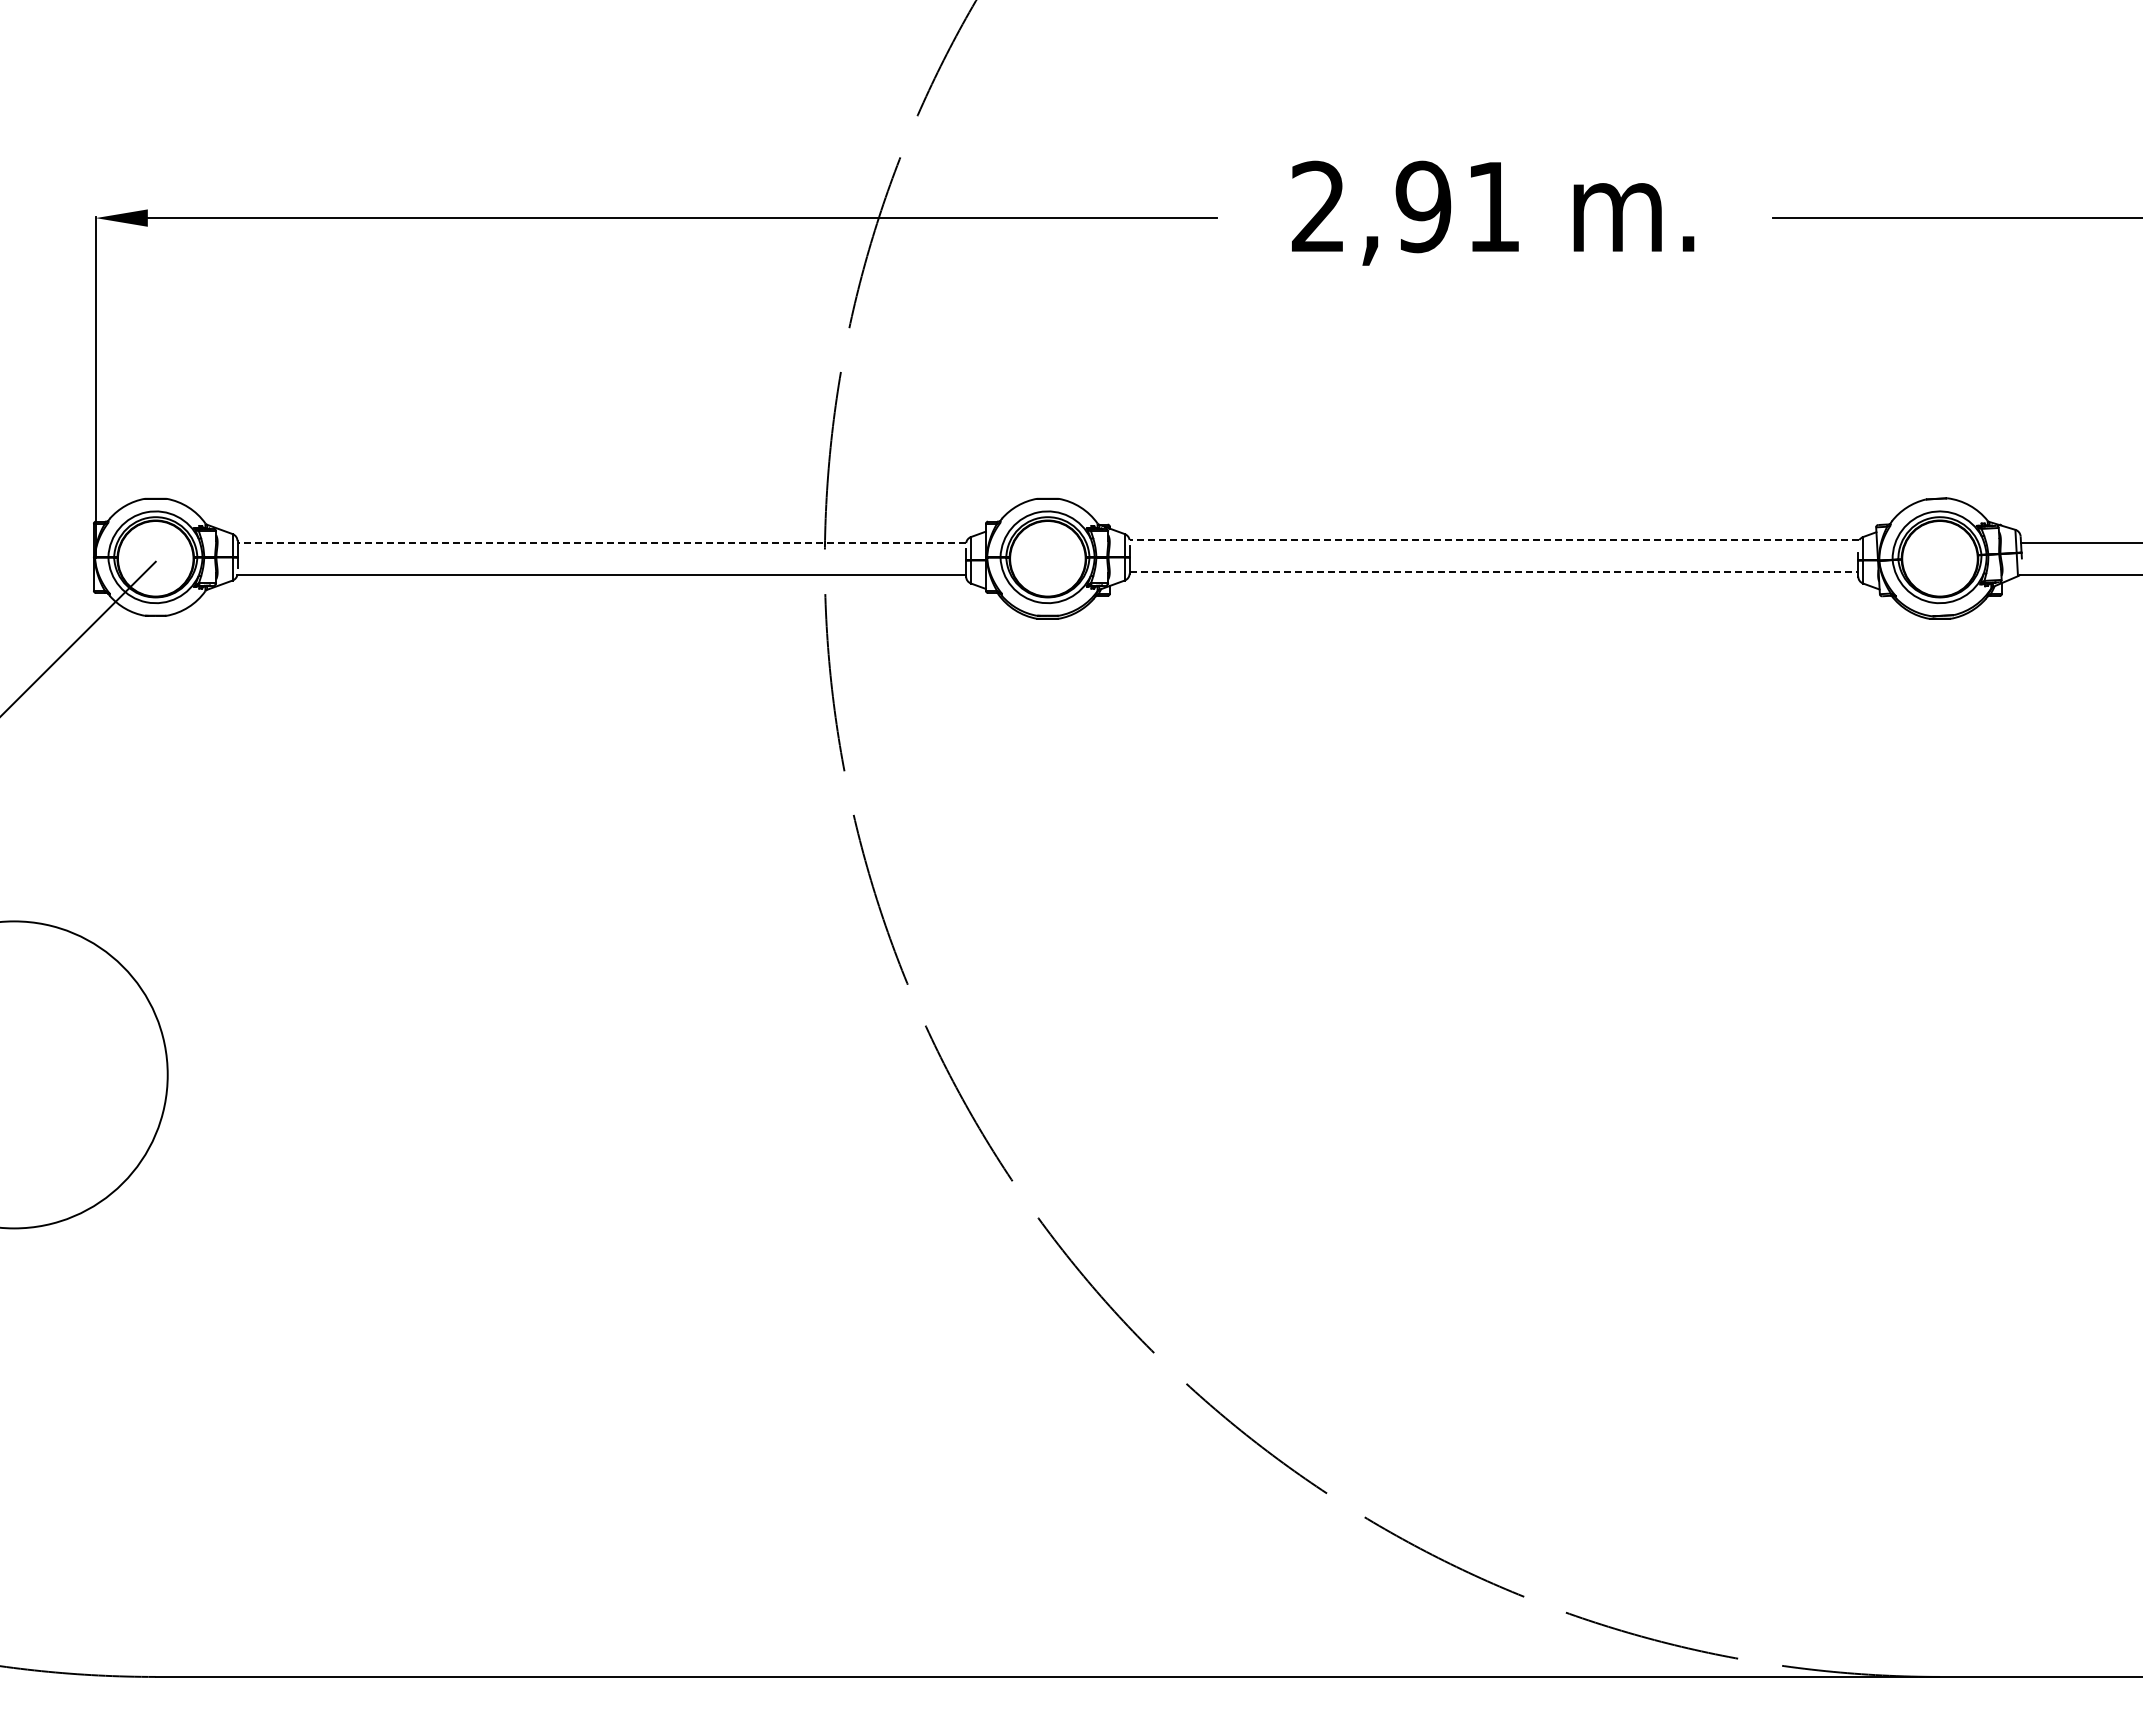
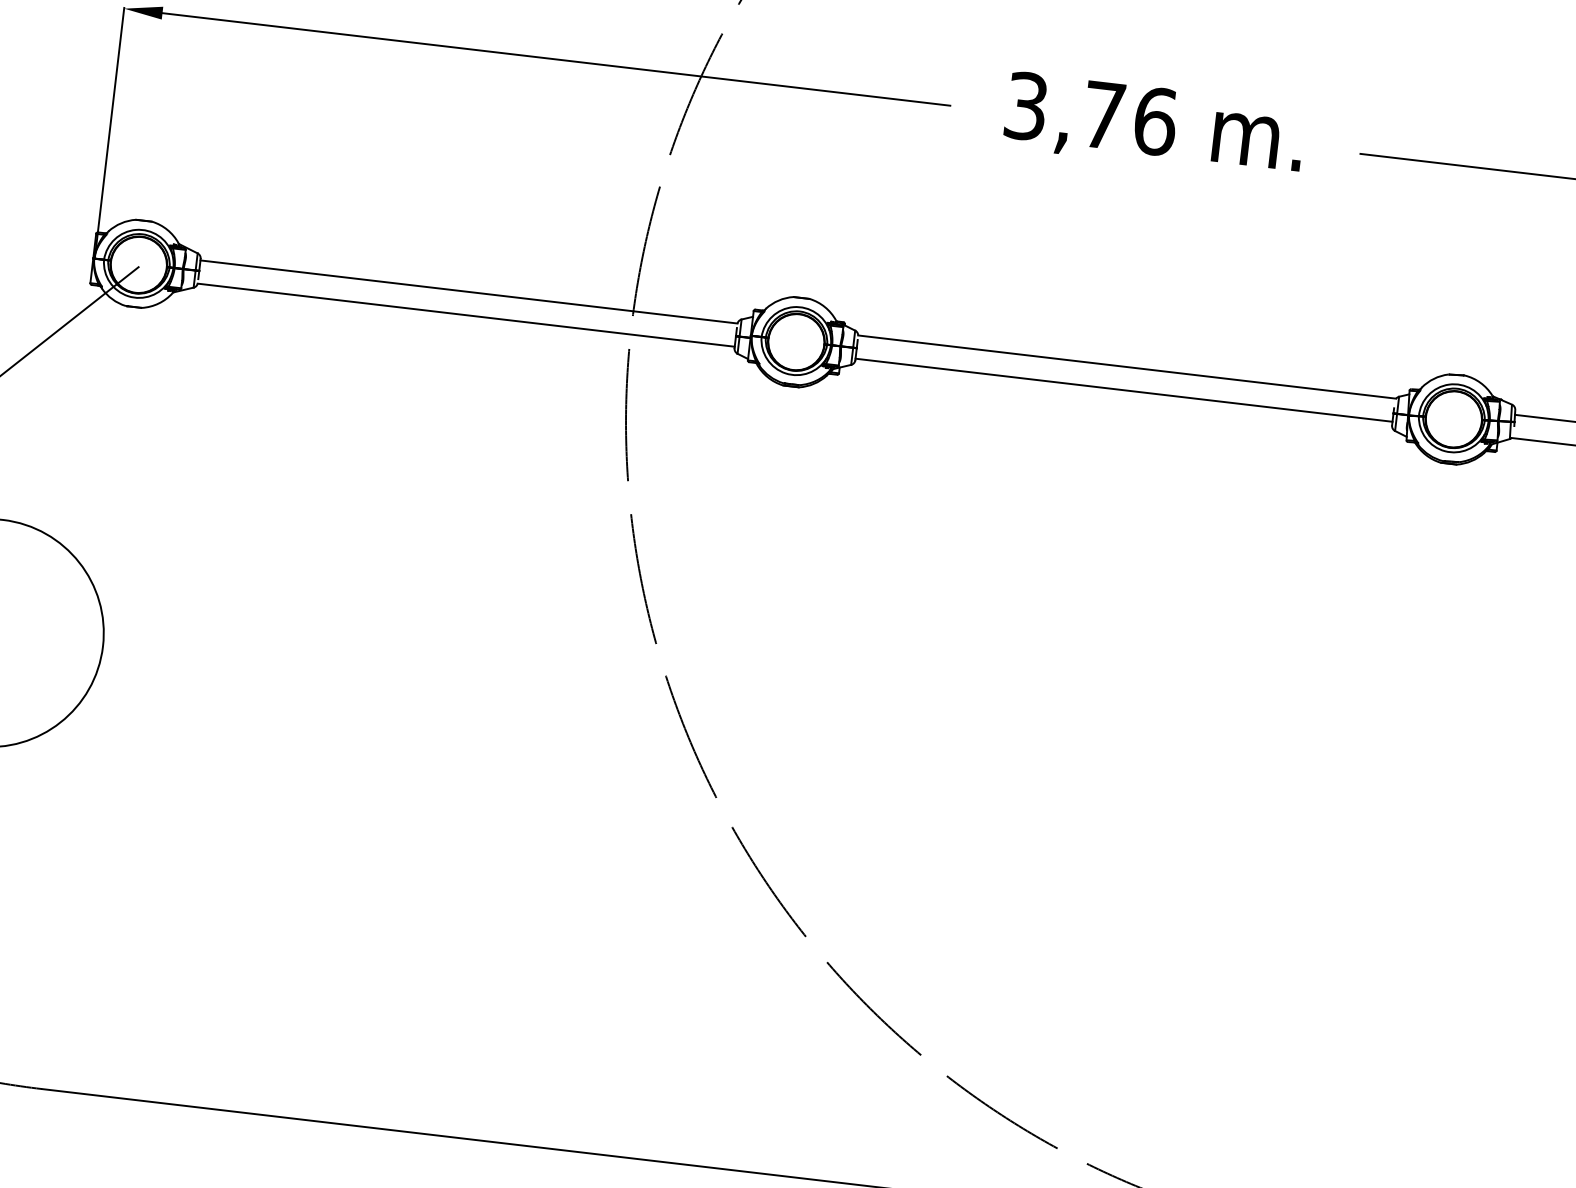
text: (1406, 206) -> (1091, 113), 2,91 -> 3,76
line: (1494, 540) -> (1127, 367), dashed -> solid
line: (601, 543) -> (468, 292), dashed -> solid
line: (1494, 571) -> (1124, 390), dashed -> solid

